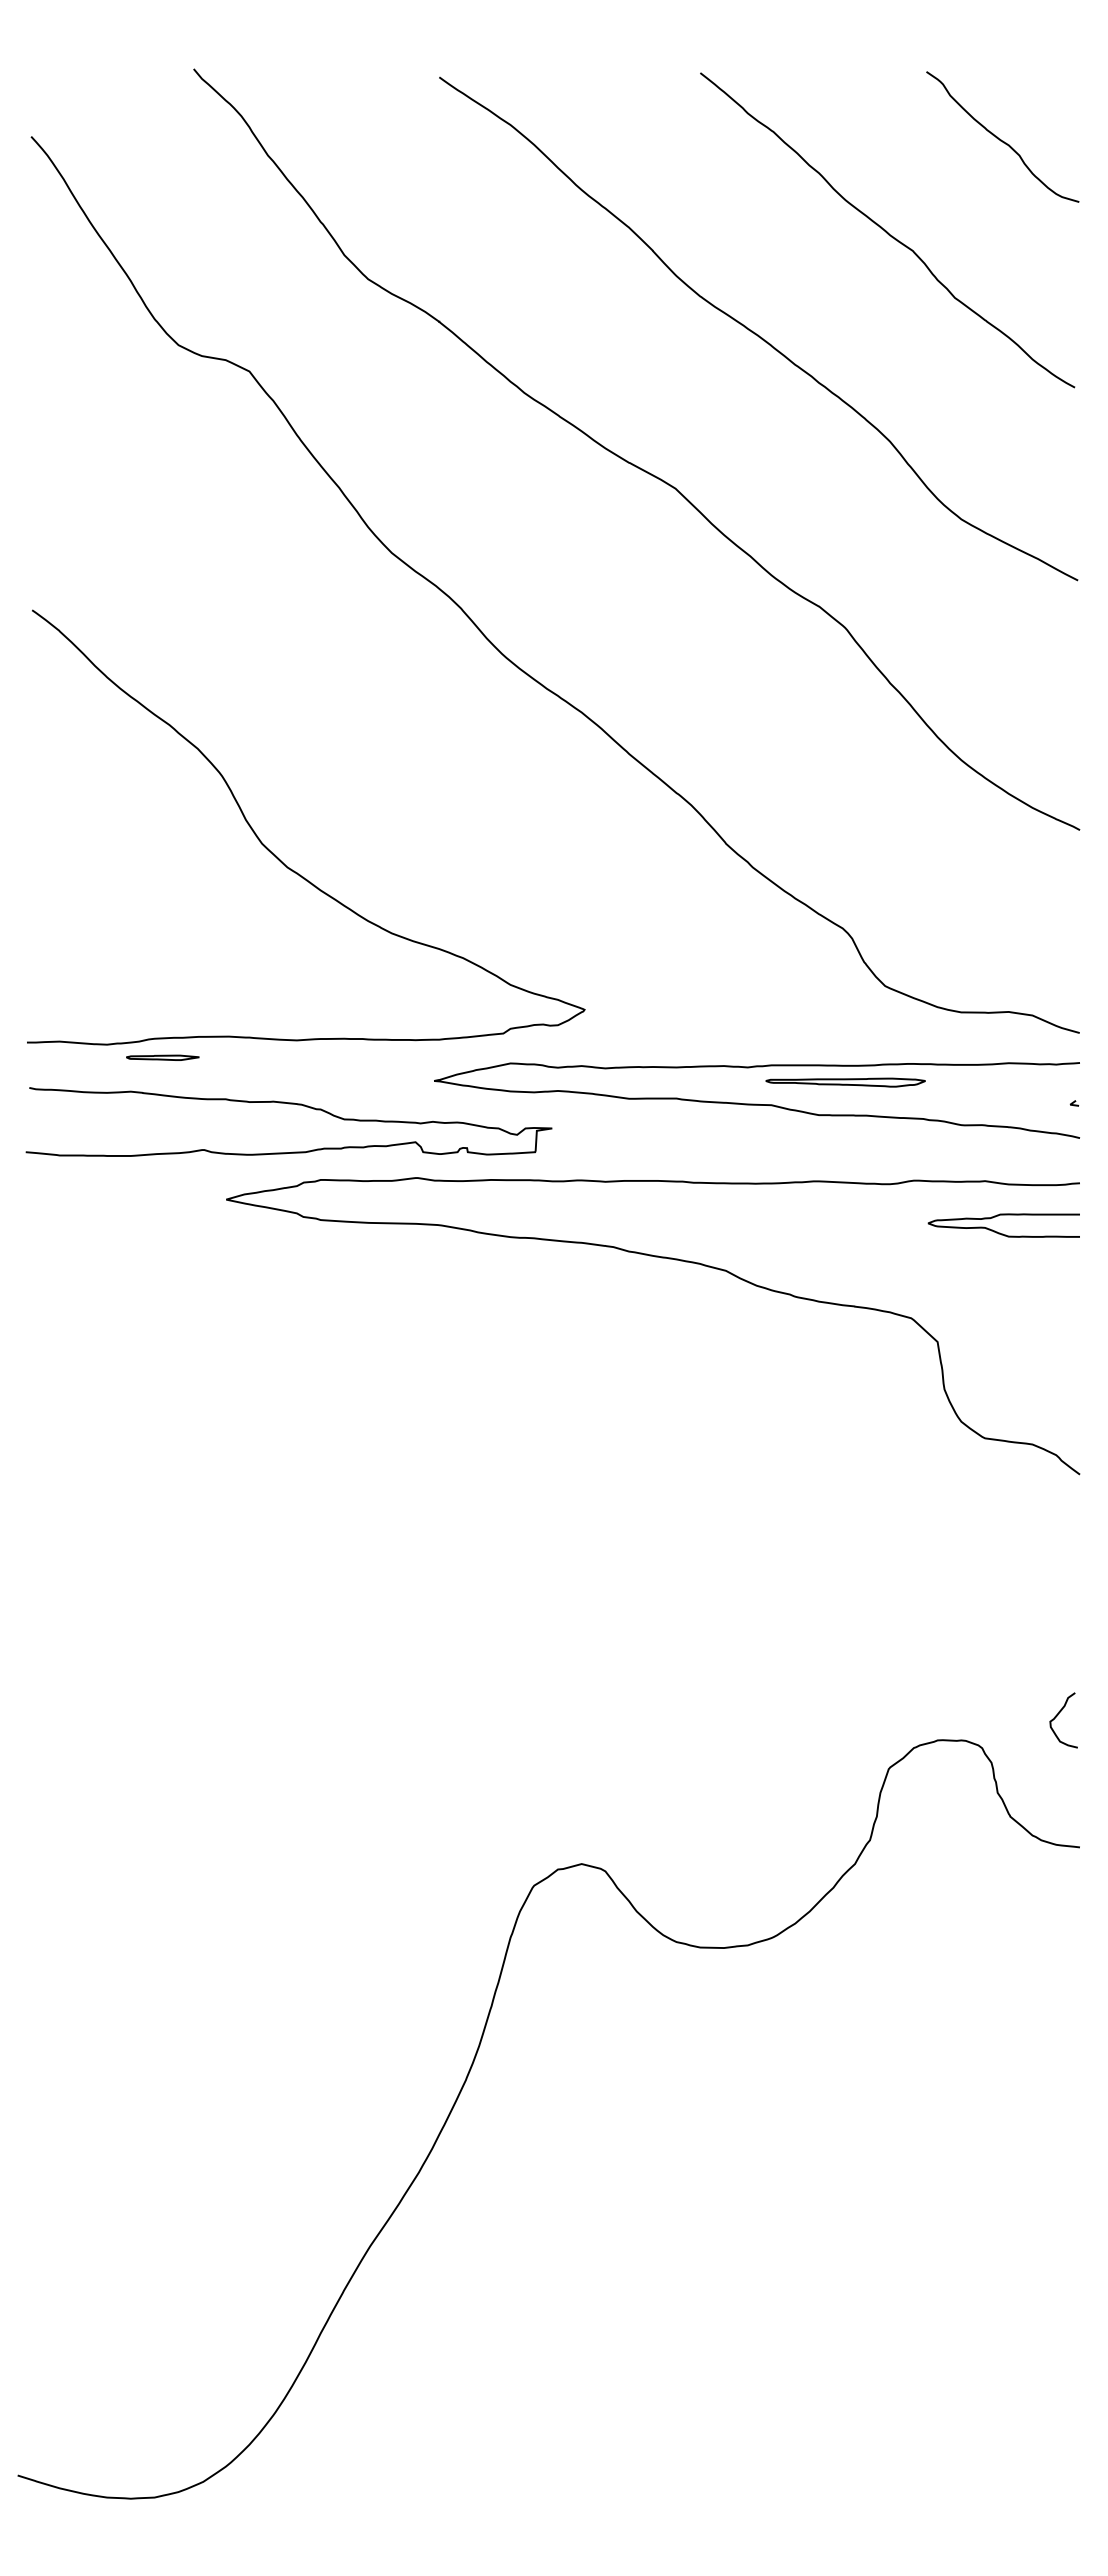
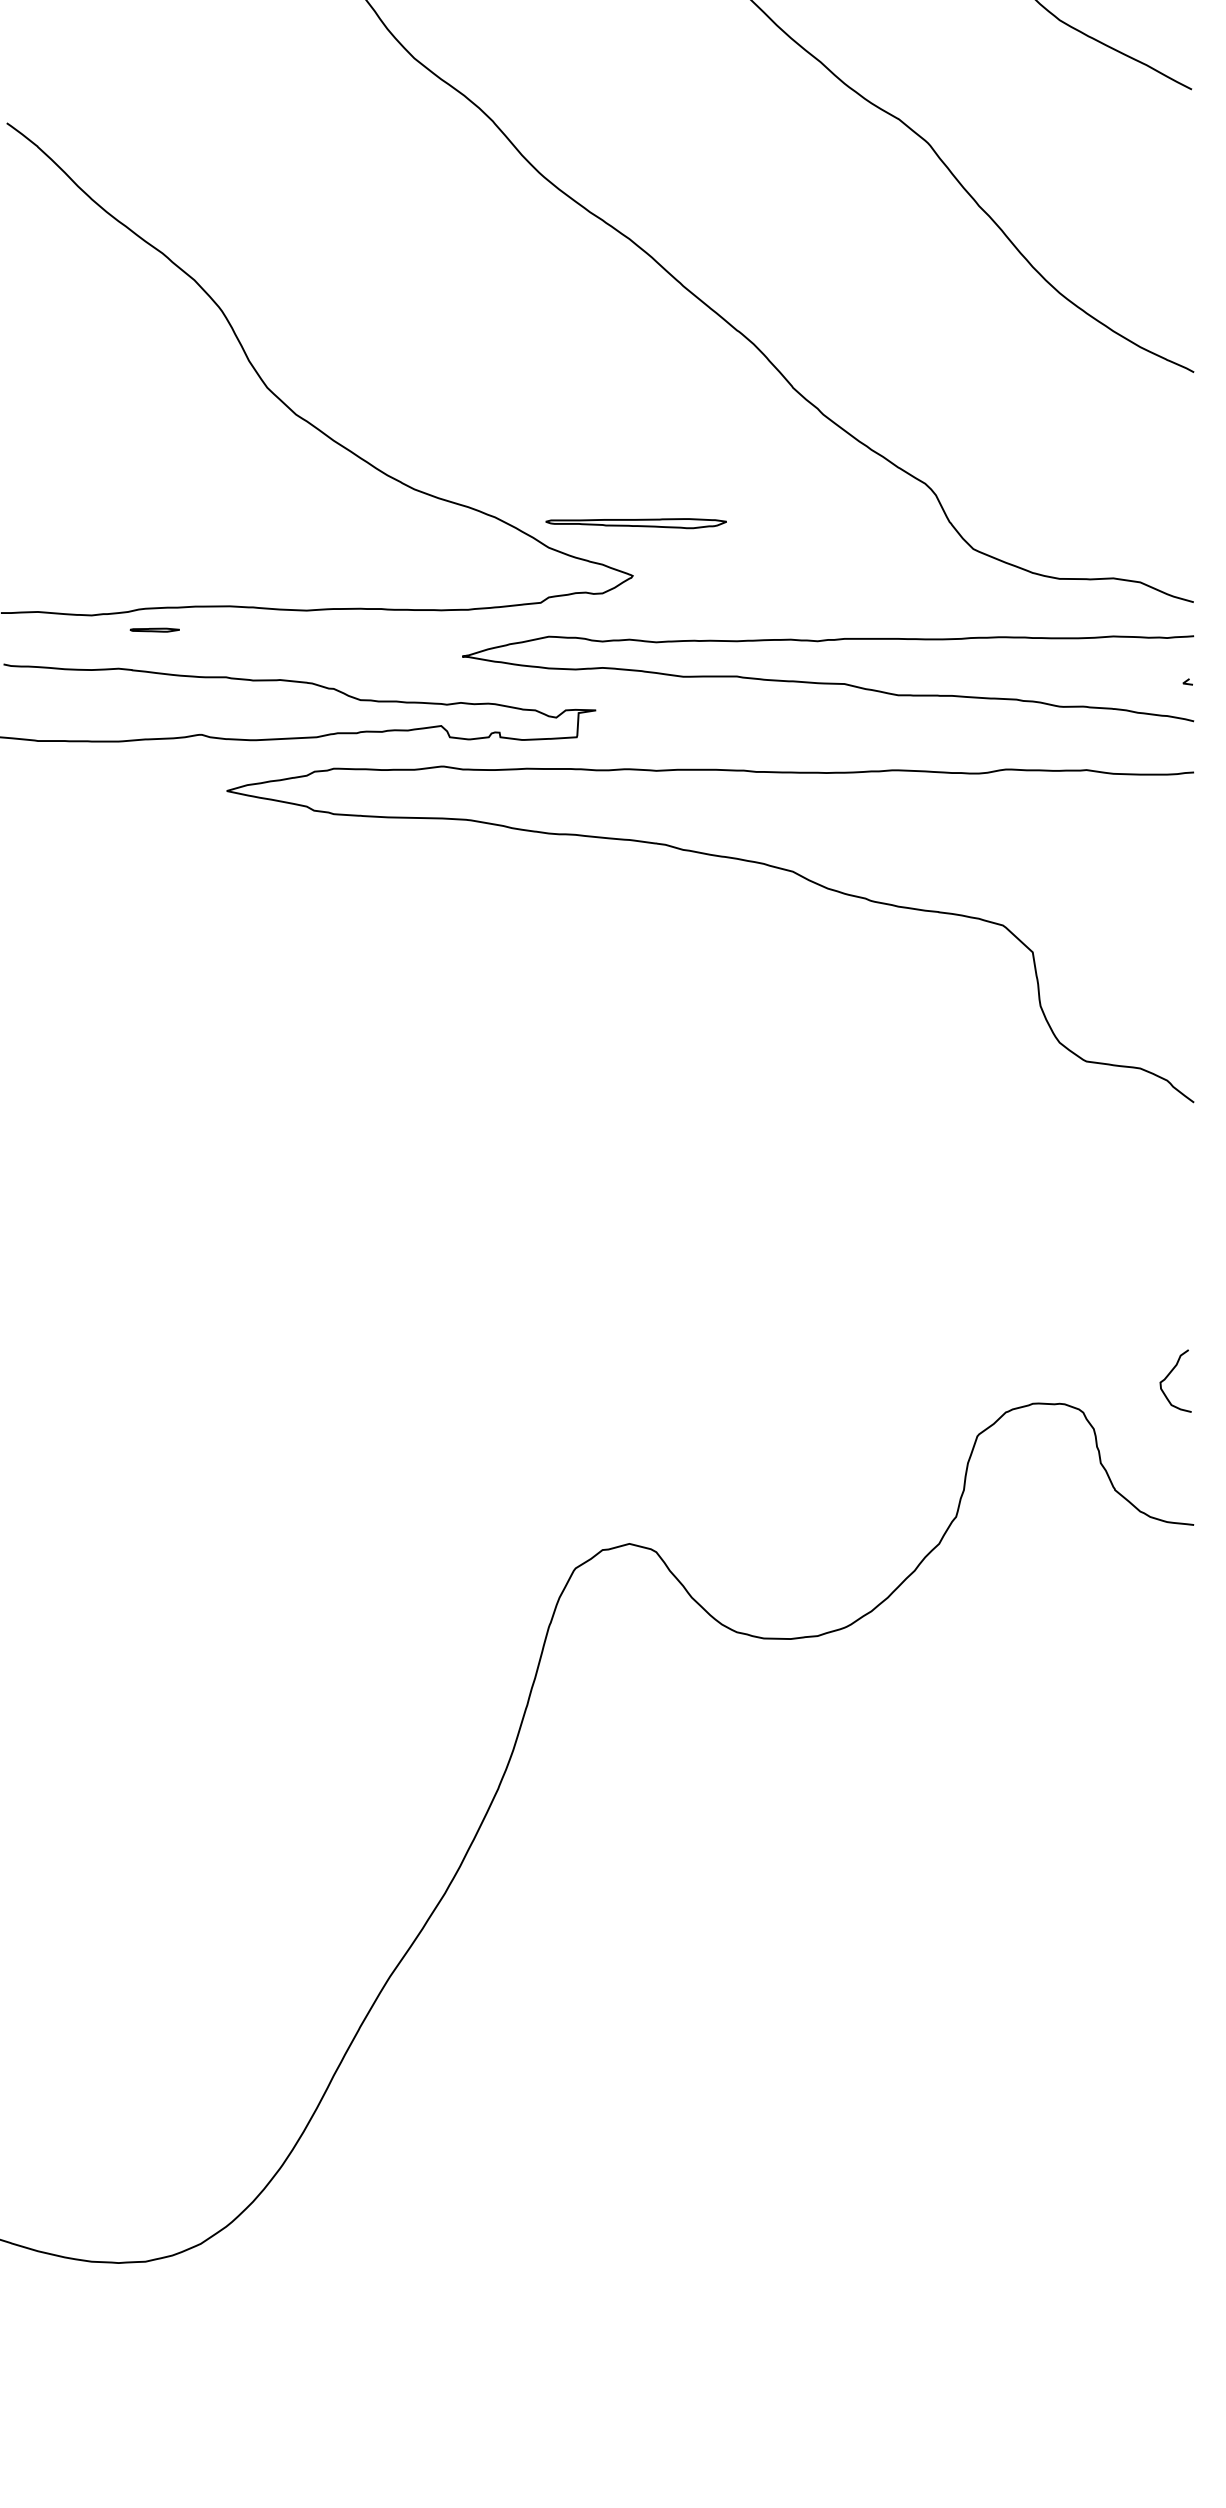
part: (162, 1057) -> (154, 629), size x0.6
part: (845, 1082) -> (636, 523), moved
curve: (1000, 1232) -> (1104, 828), removed

